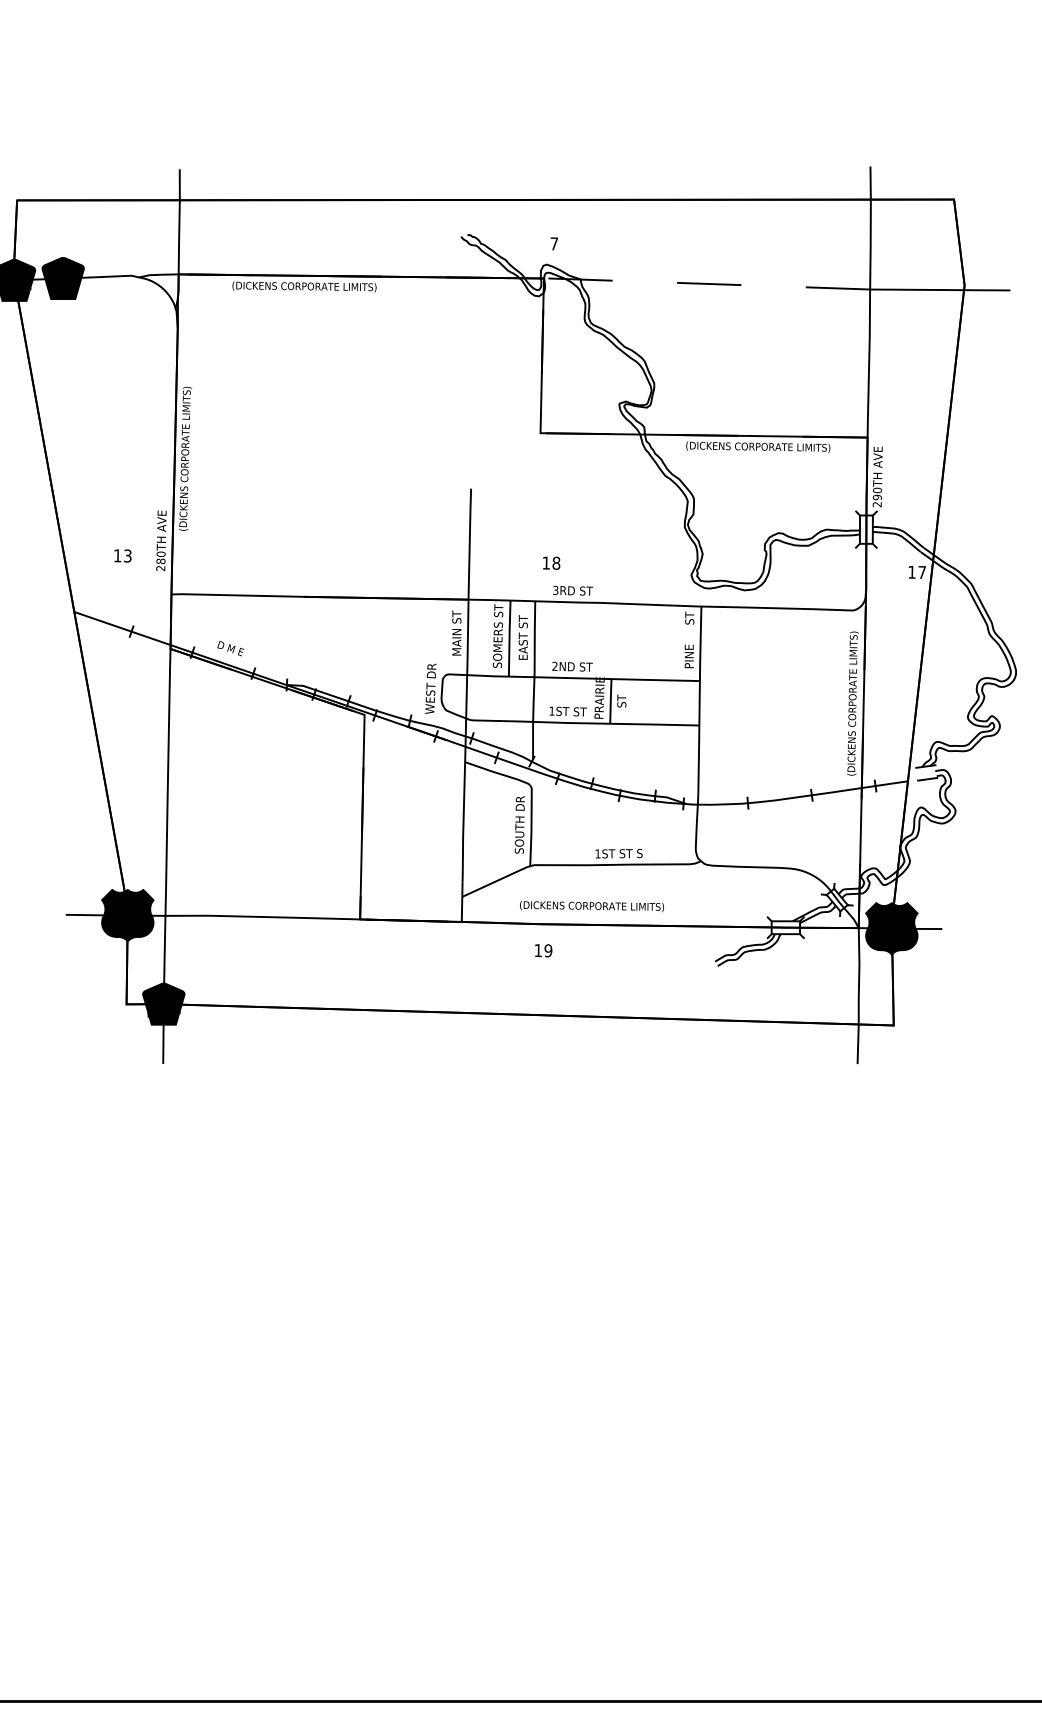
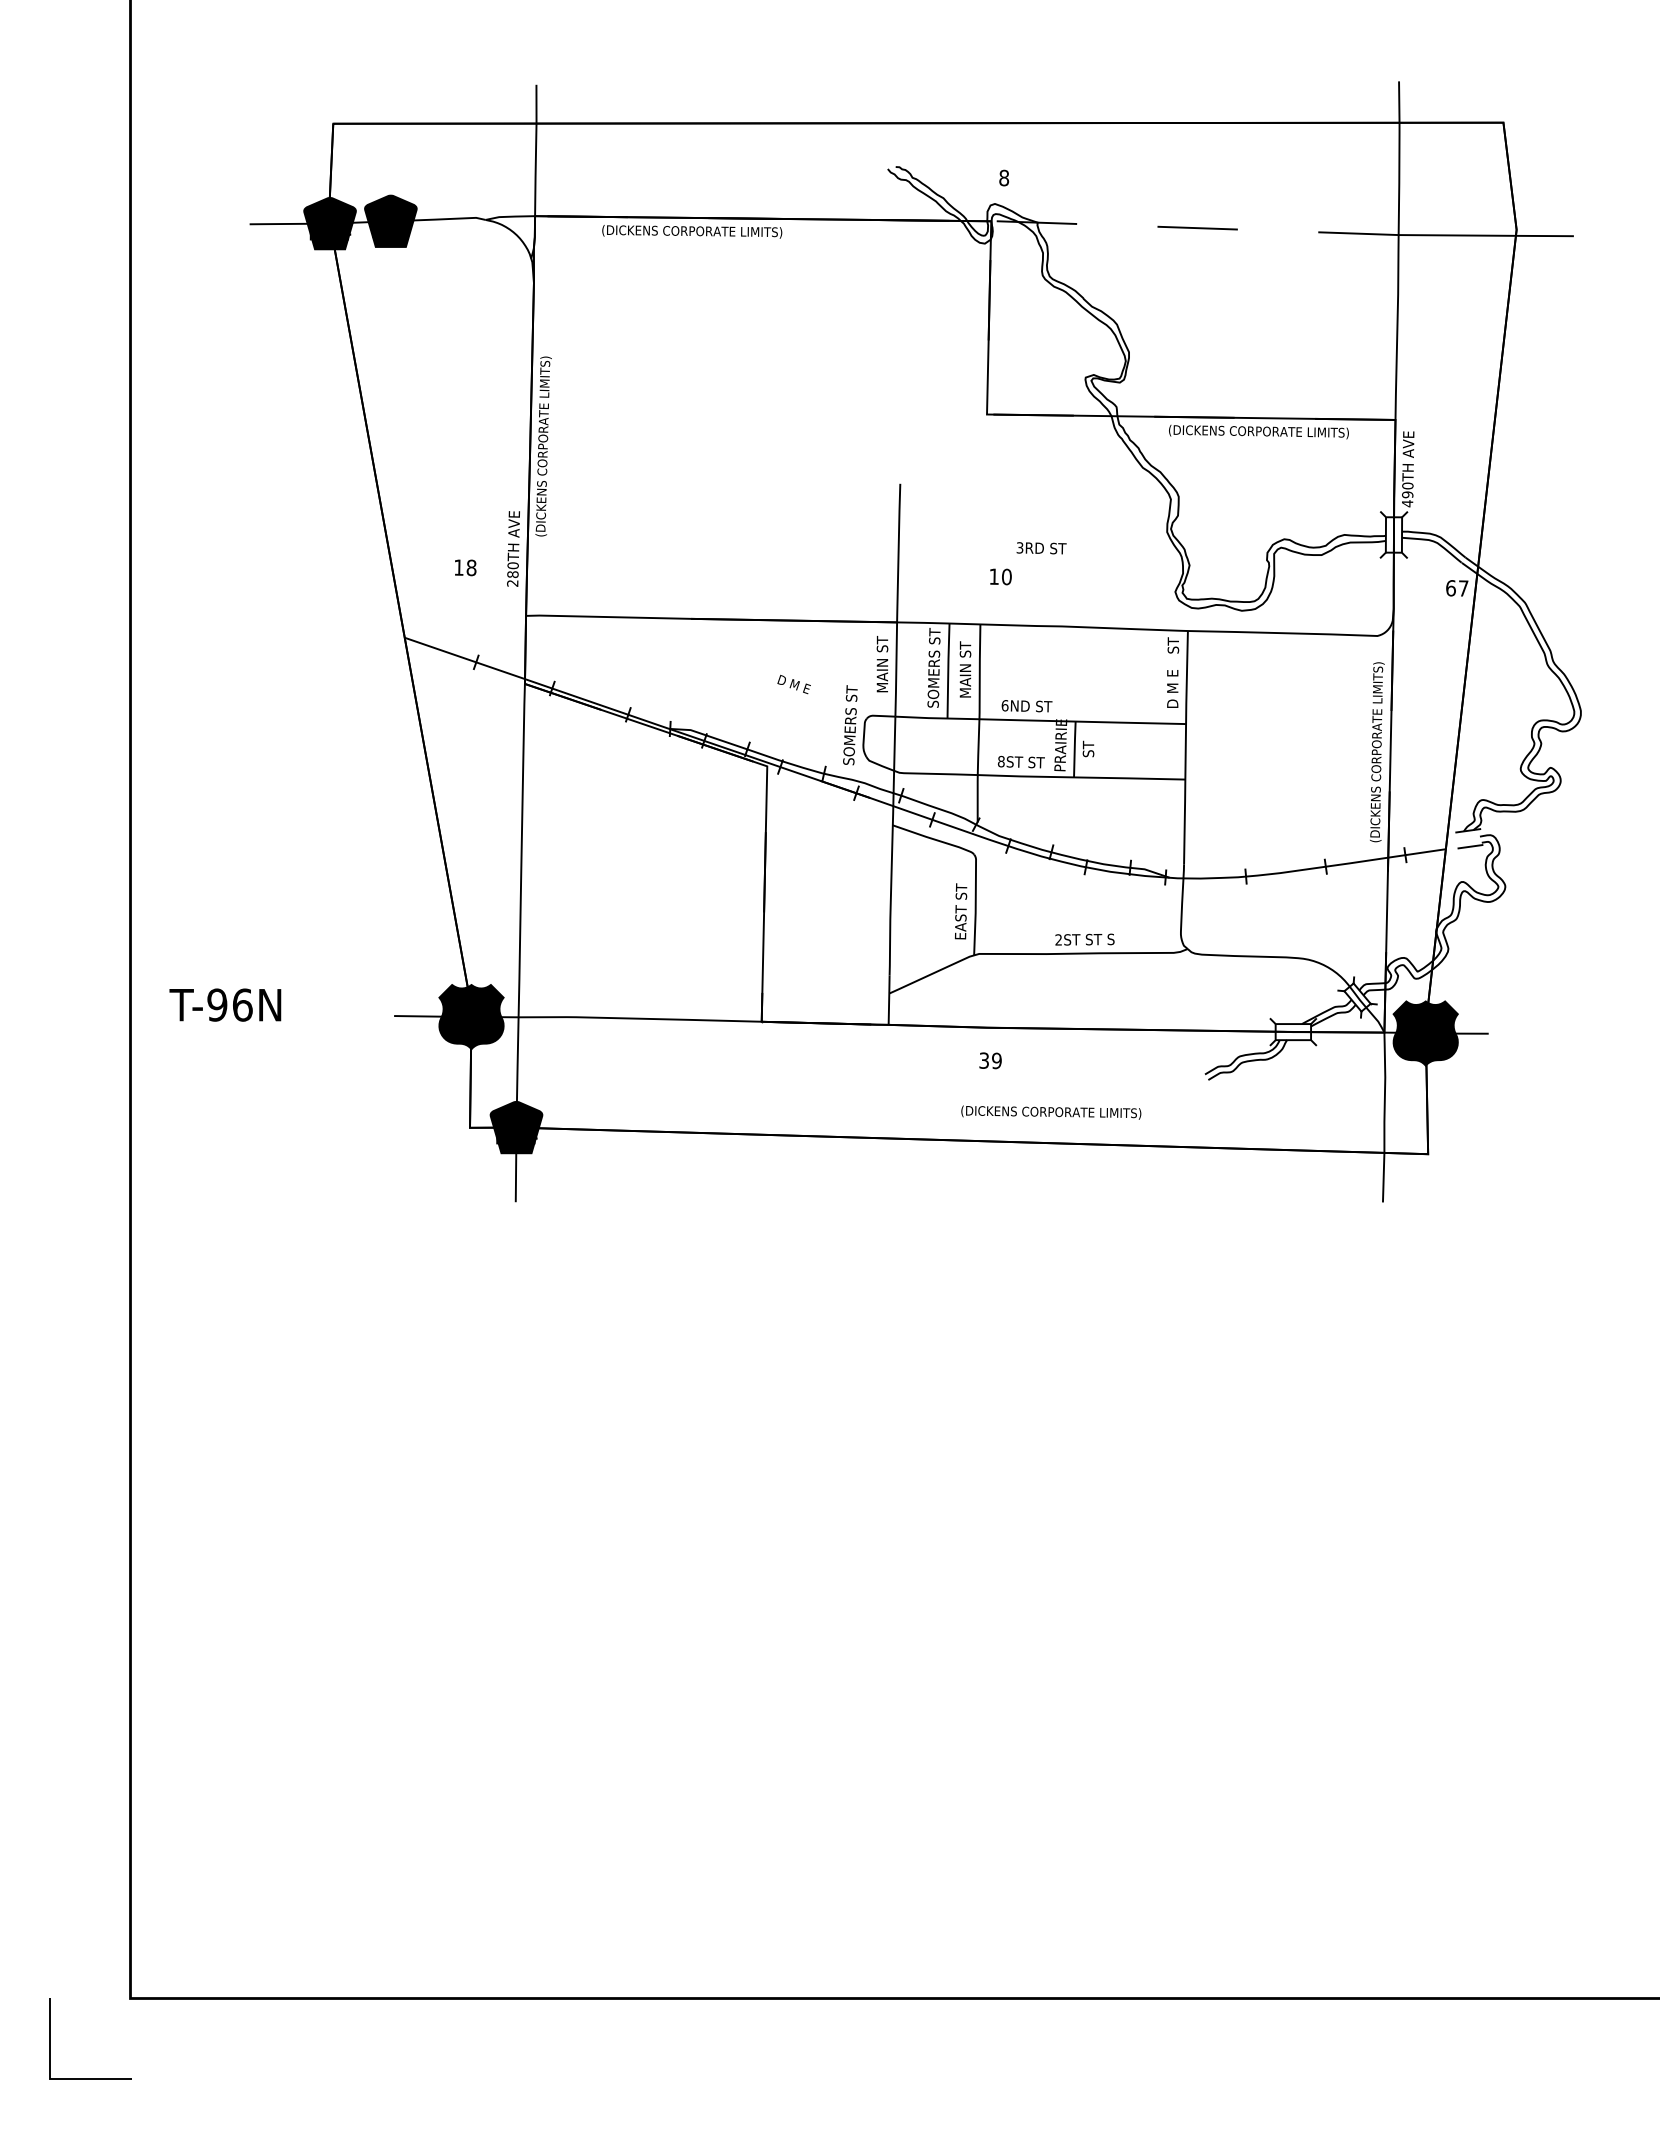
text: (554, 243) -> (1004, 177), 7 -> 8
text: (877, 504) -> (1407, 503), 290TH -> 490TH
text: (127, 555) -> (471, 567), 13 -> 18
text: (556, 562) -> (1006, 576), 18 -> 10
text: (911, 572) -> (1450, 588), 17 -> 67
text: (572, 590) -> (1041, 548), moved
text: (523, 636) -> (965, 668), EAST ST -> MAIN ST
text: (230, 648) -> (793, 684), moved
text: (689, 652) -> (1172, 688), PINE -> D M E
text: (554, 666) -> (1004, 705), 2ND -> 6ND
text: (431, 682) -> (850, 725), WEST DR -> SOMERS ST
text: (551, 711) -> (1000, 761), 1ST -> 8ST
text: (519, 824) -> (960, 903), SOUTH DR -> EAST ST
text: (597, 853) -> (1058, 939), 1ST -> 2ST
text: (592, 906) -> (1051, 1112), moved
text: (537, 950) -> (983, 1060), 19 -> 39

